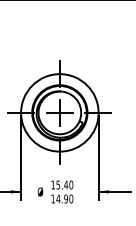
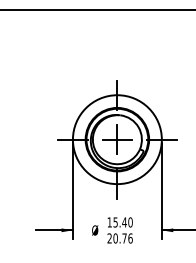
text: (61, 199) -> (119, 238), 14.90 -> 20.76

